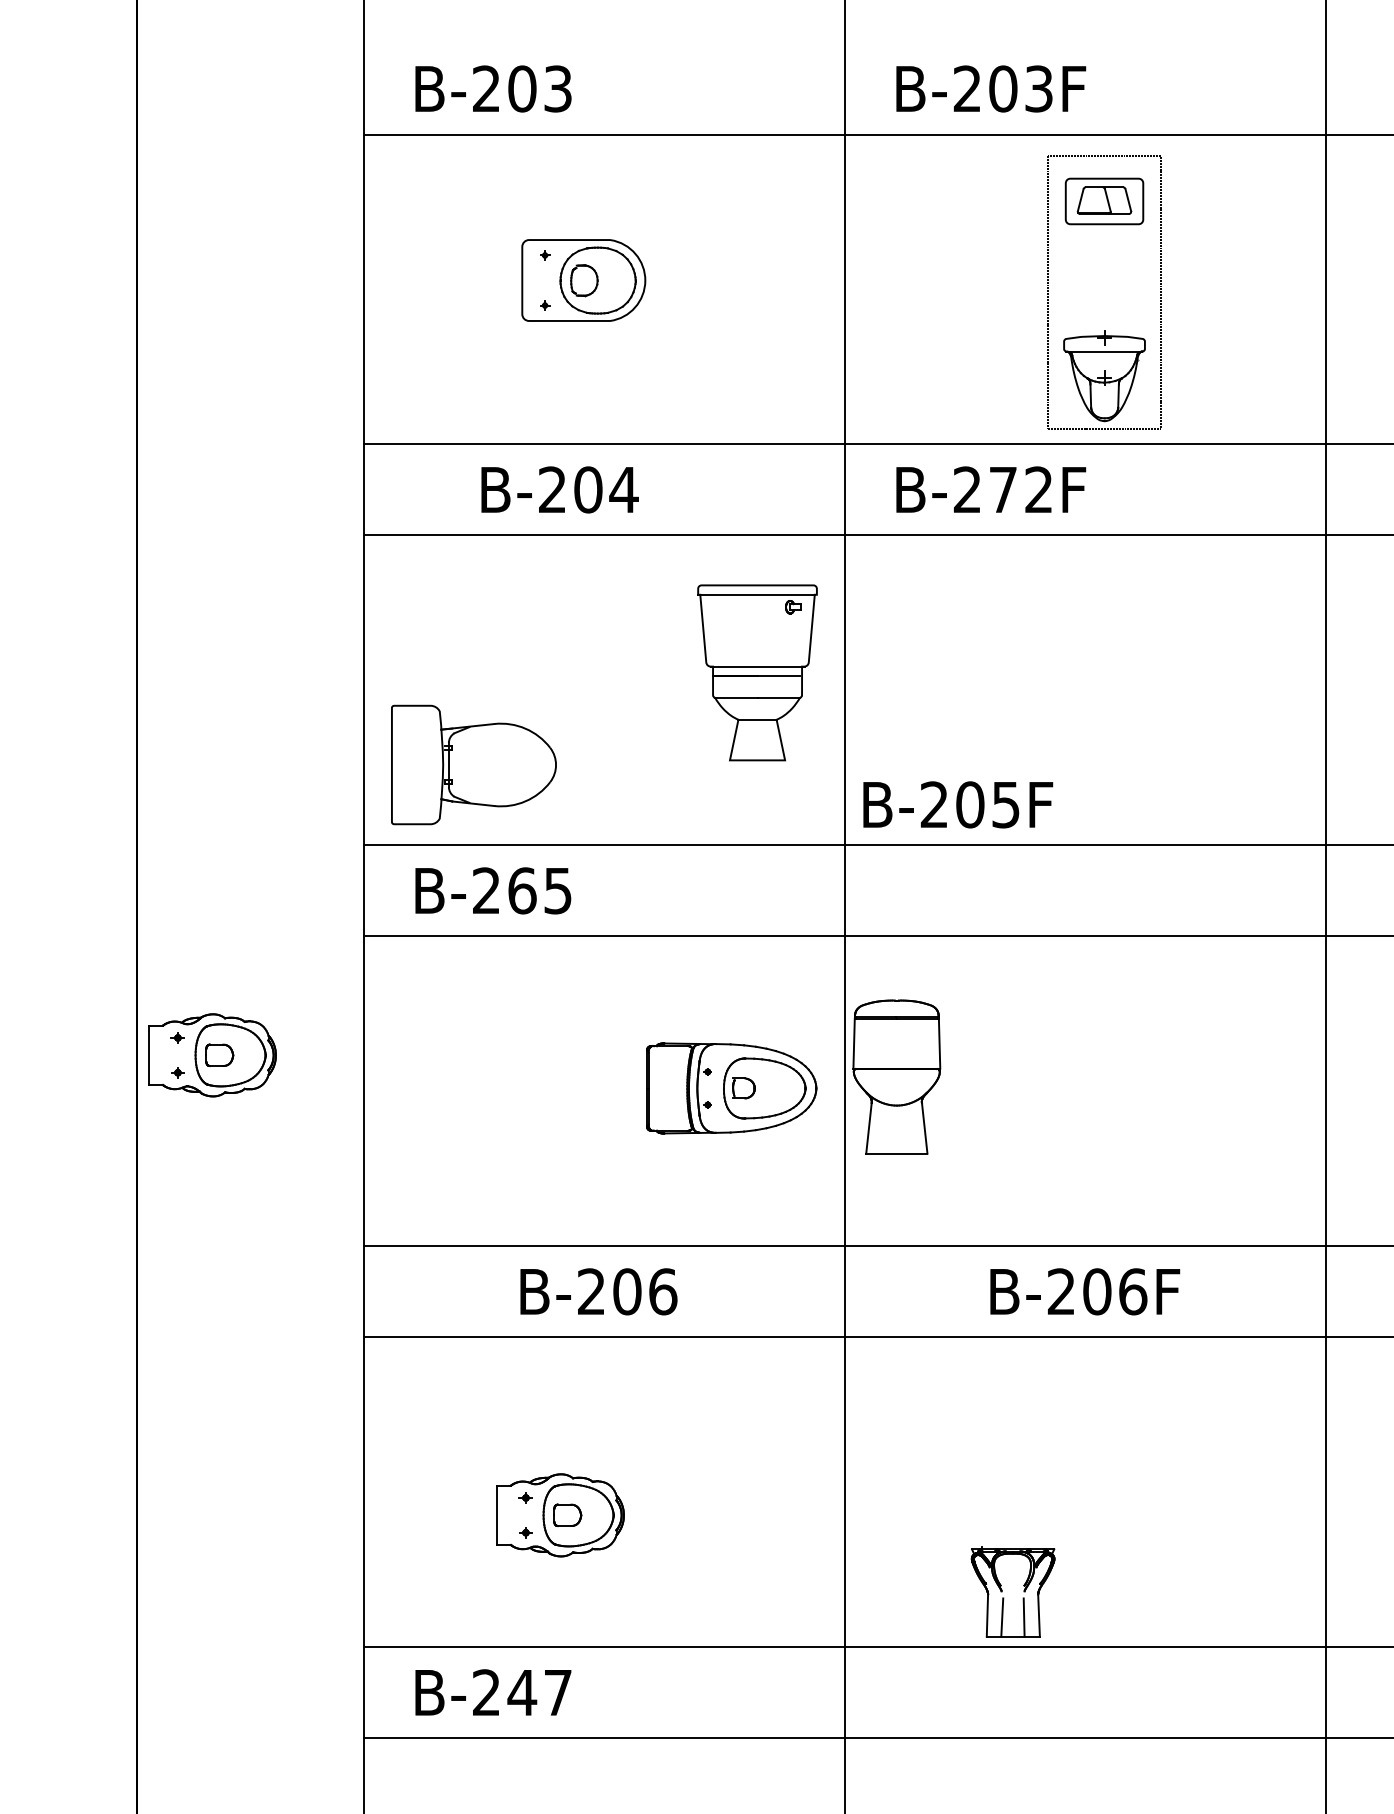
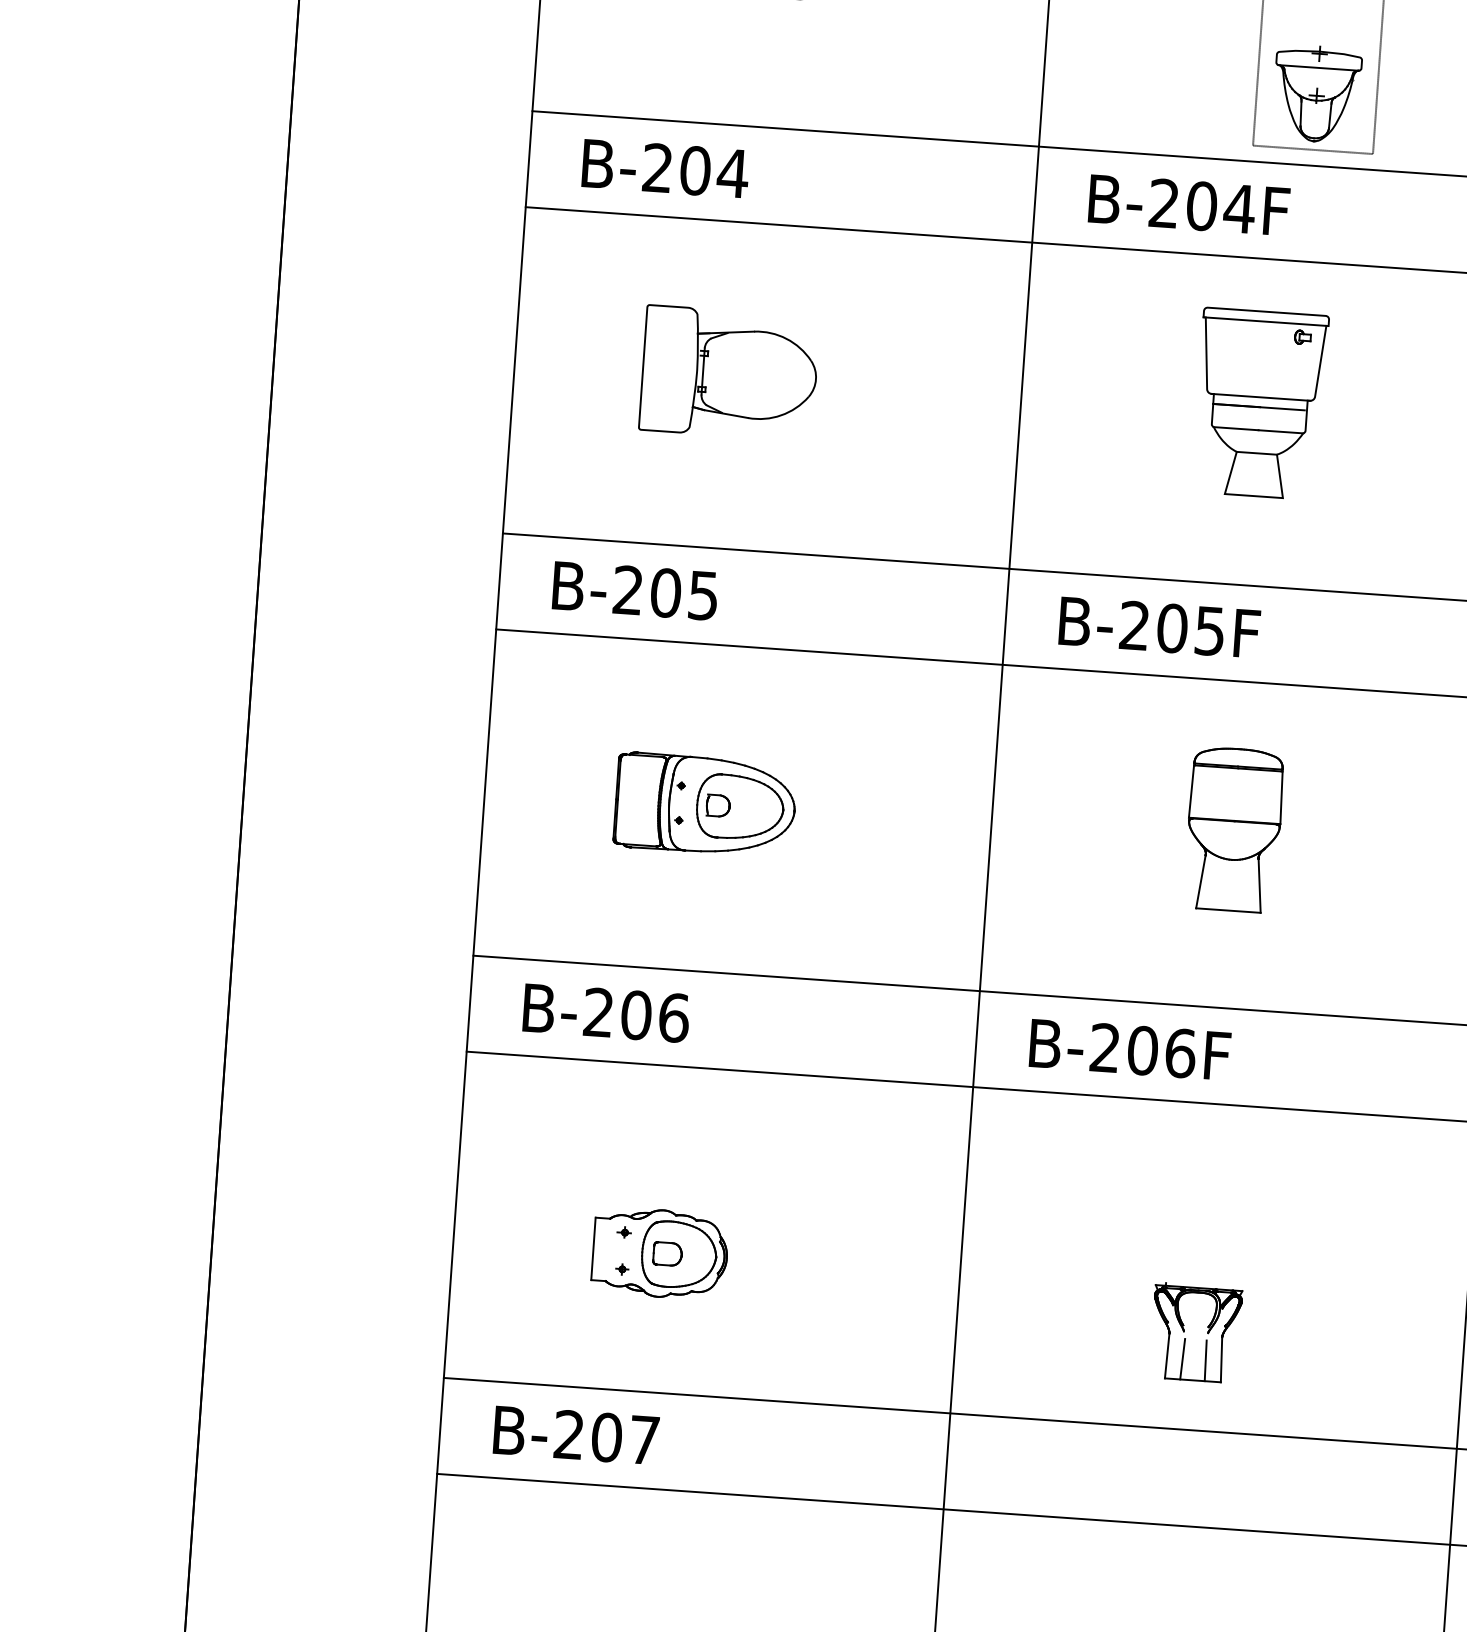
text: (559, 489) -> (665, 168), moved
text: (1021, 489) -> (1221, 207), B-272F -> B-204F
part: (757, 672) -> (1260, 403), moved
part: (473, 764) -> (729, 372), moved
text: (958, 804) -> (1160, 627), moved
text: (522, 890) -> (666, 592), B-265 -> B-205
part: (212, 1055) -> (327, 743), removed
part: (896, 1076) -> (1233, 829), moved
part: (731, 1088) -> (705, 804), moved
text: (598, 1291) -> (606, 1012), moved
text: (1085, 1291) -> (1130, 1049), moved
part: (1012, 1591) -> (1195, 1332), moved
text: (522, 1692) -> (607, 1437), B-247 -> B-207

